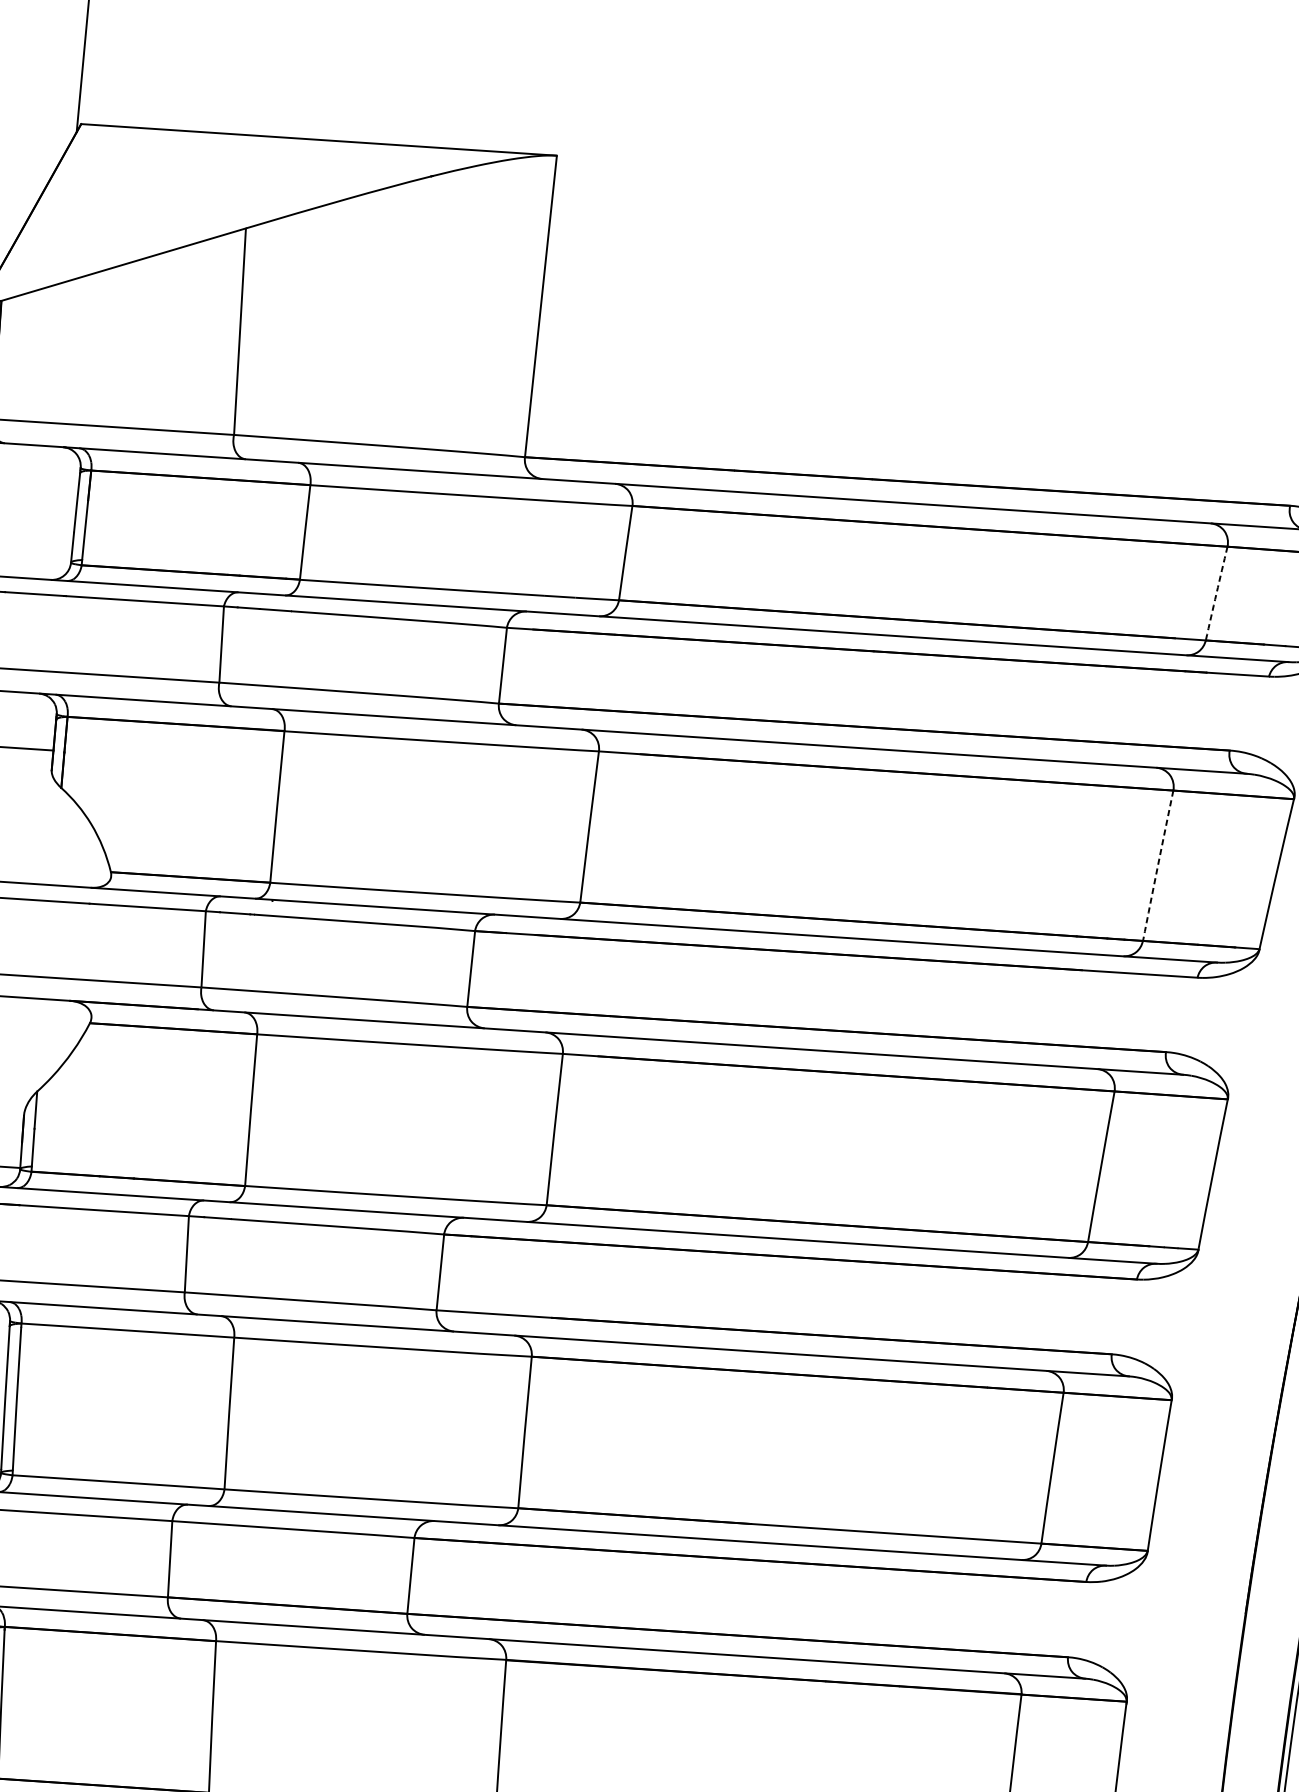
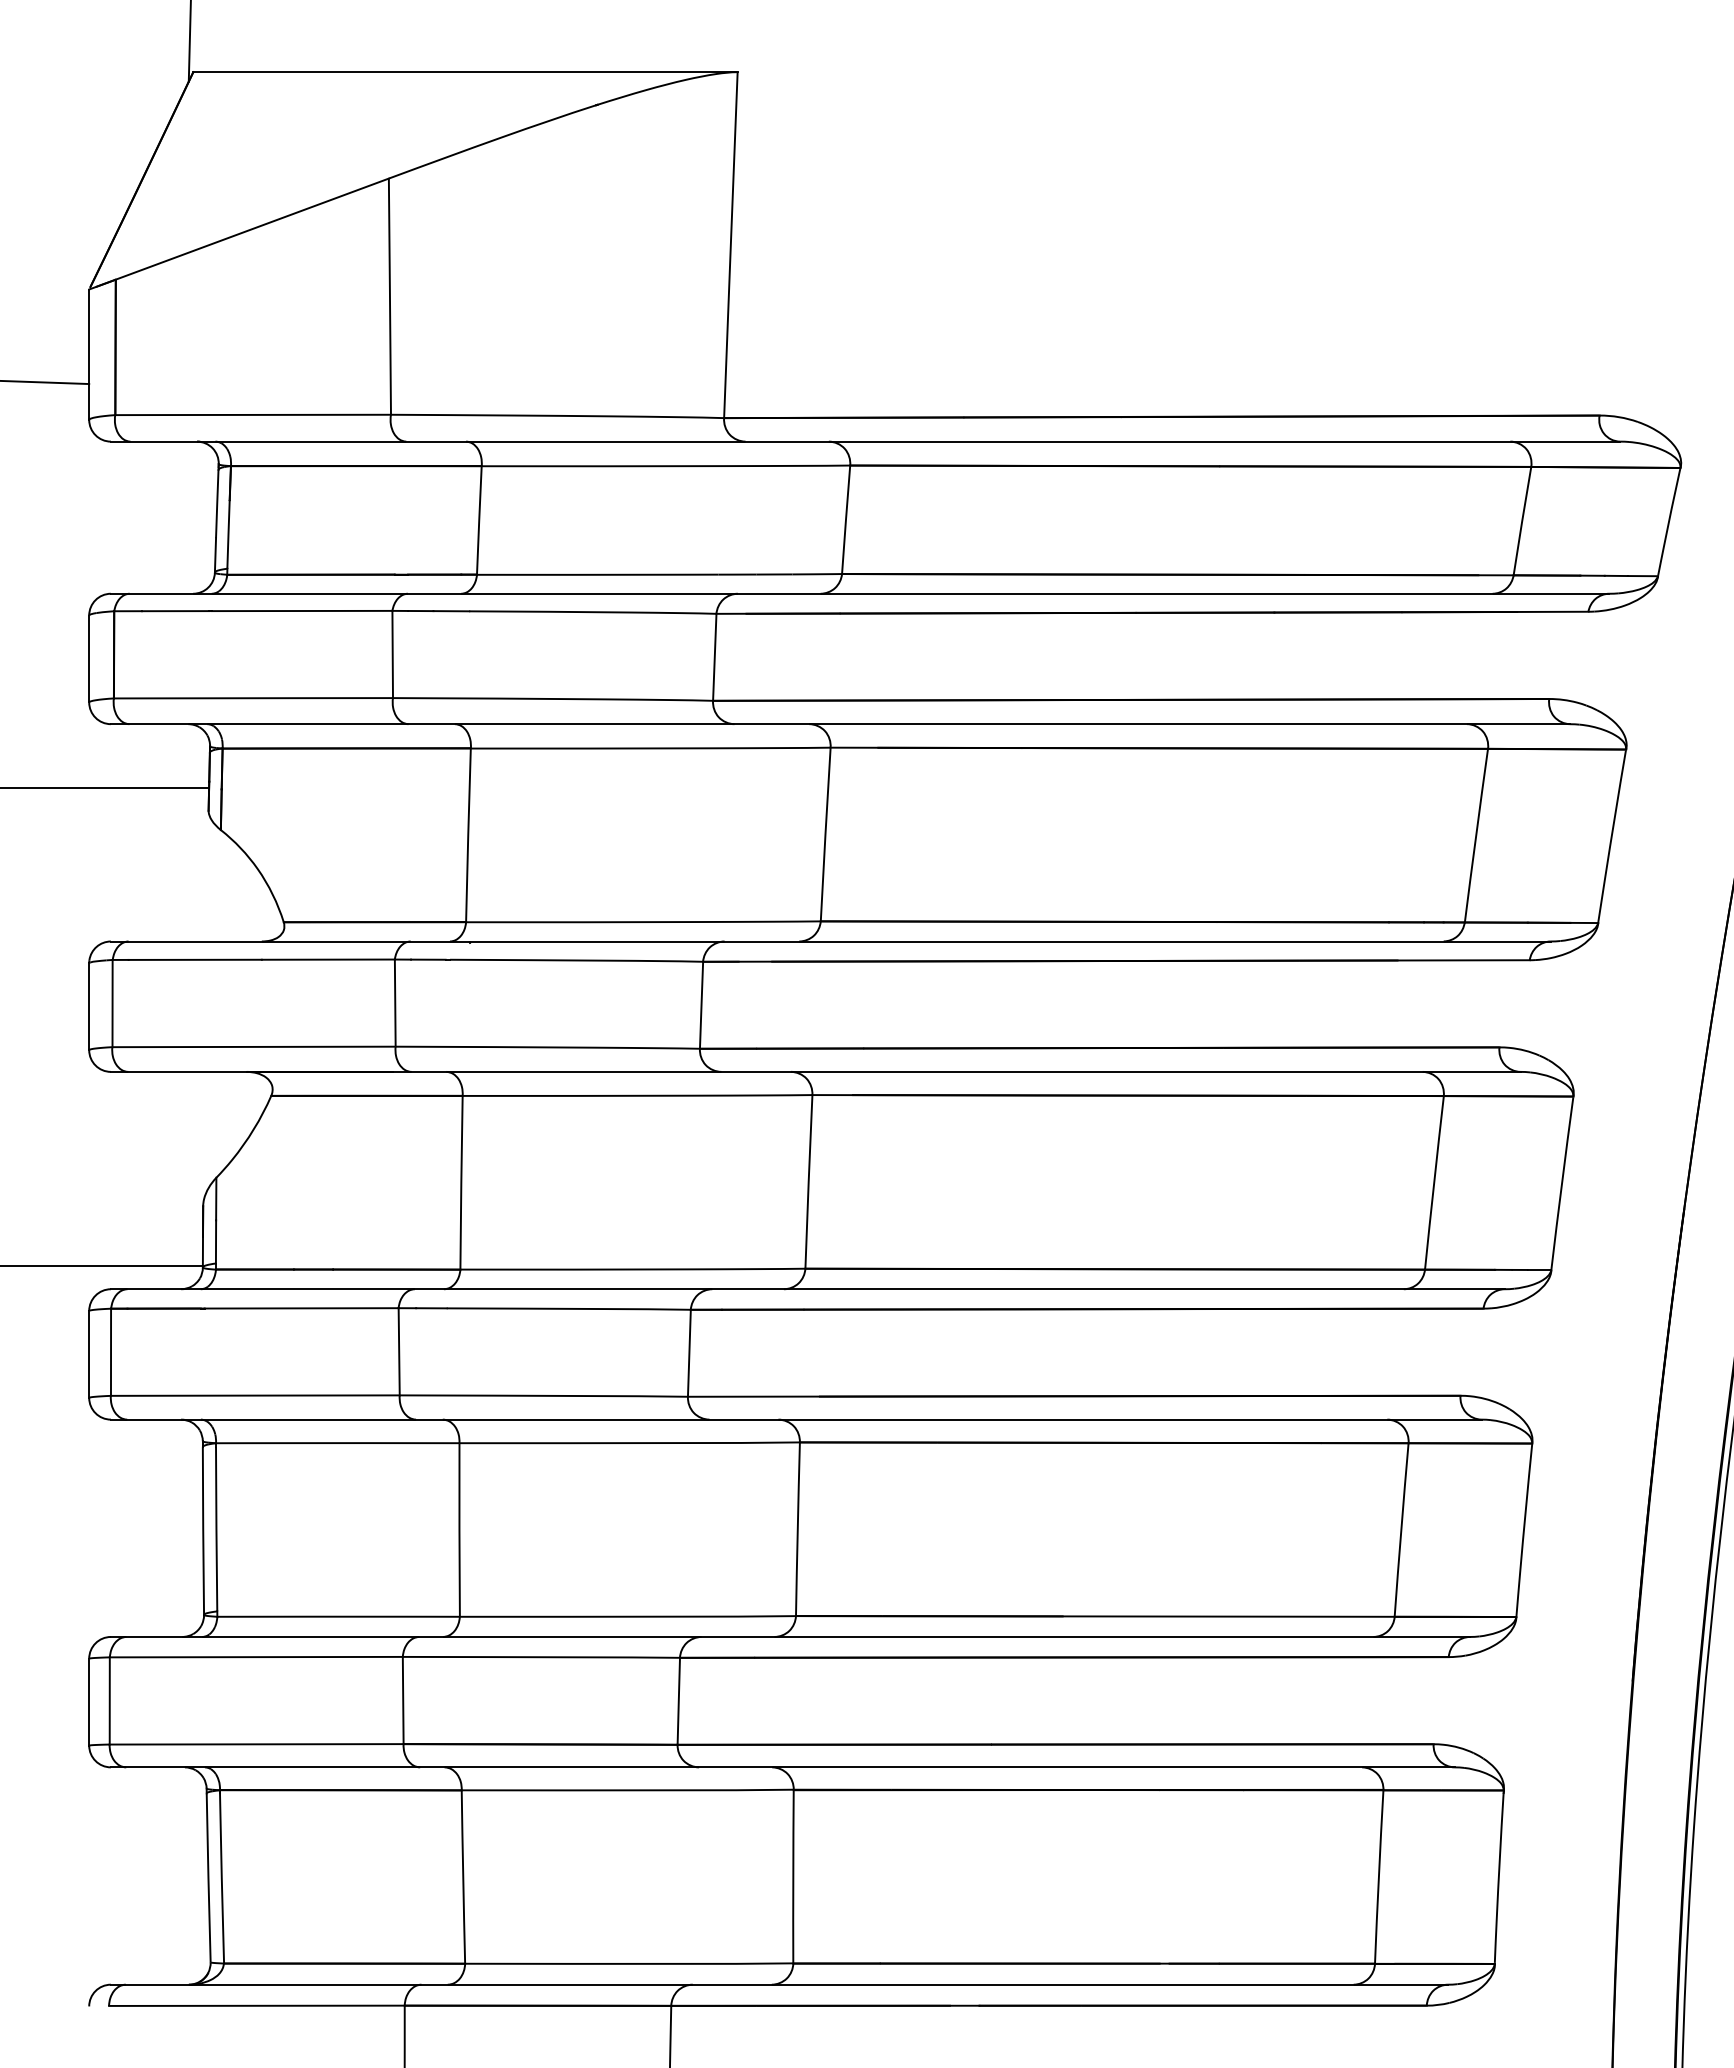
arc: (1216, 593) -> (1522, 521), dashed -> solid
arc: (1158, 865) -> (1476, 835), dashed -> solid

